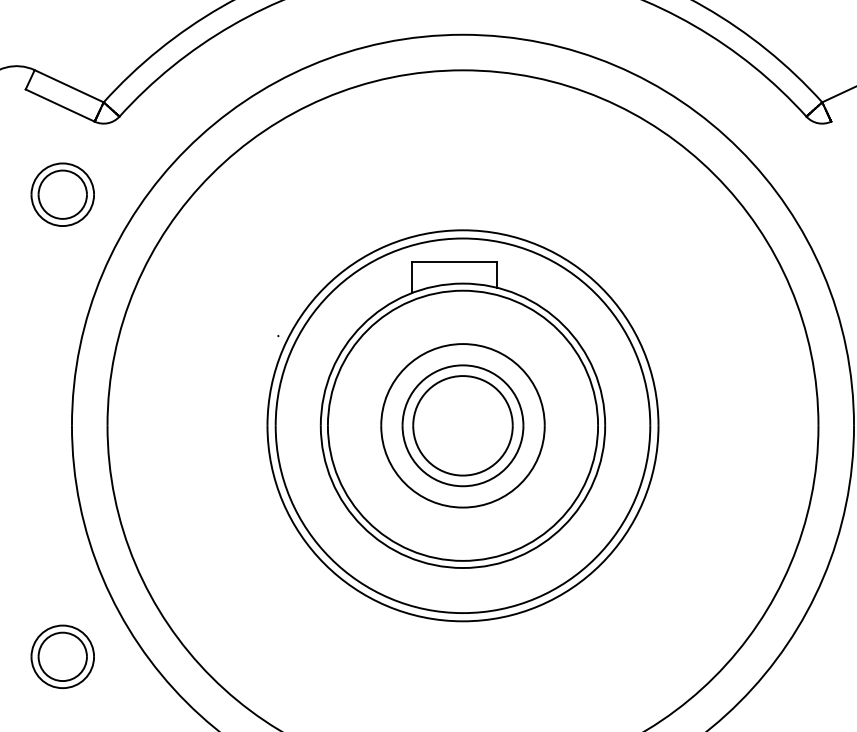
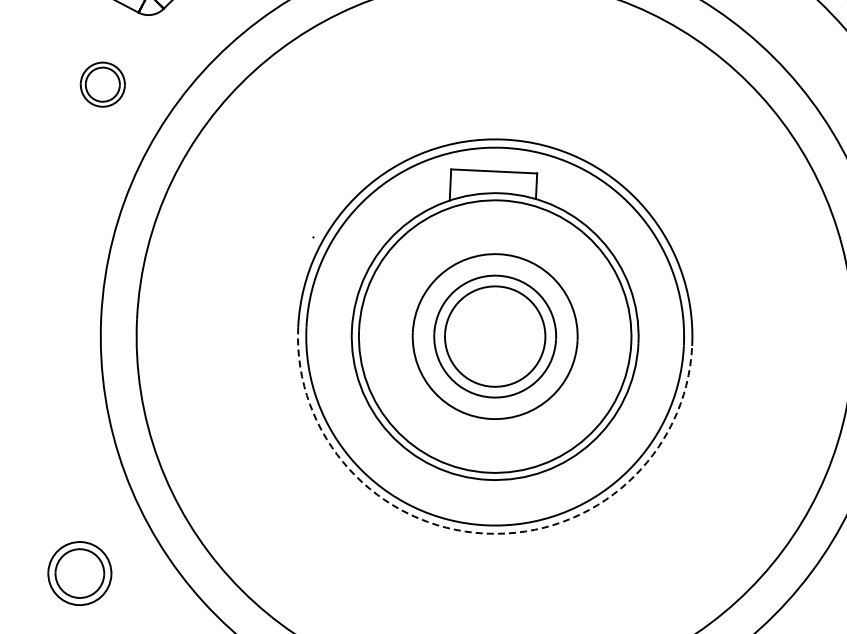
part: (62, 194) -> (102, 84), size x0.7
arc: (463, 621) -> (486, 533), solid -> dashed
part: (62, 656) -> (79, 573), moved

